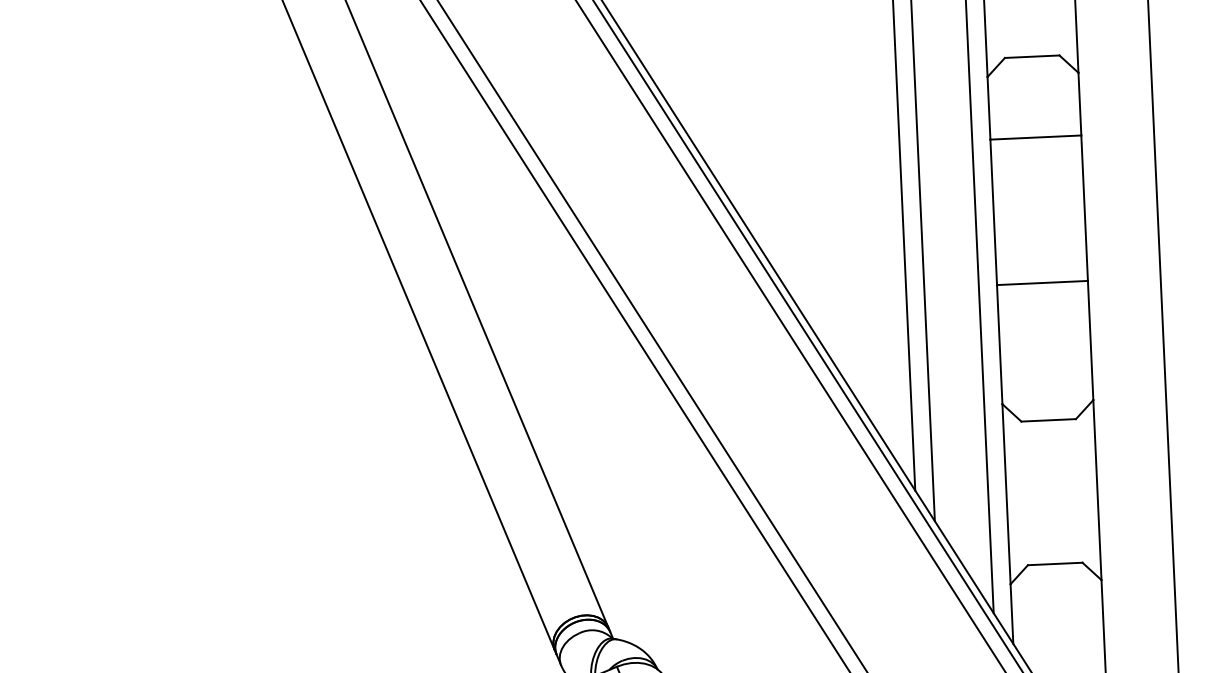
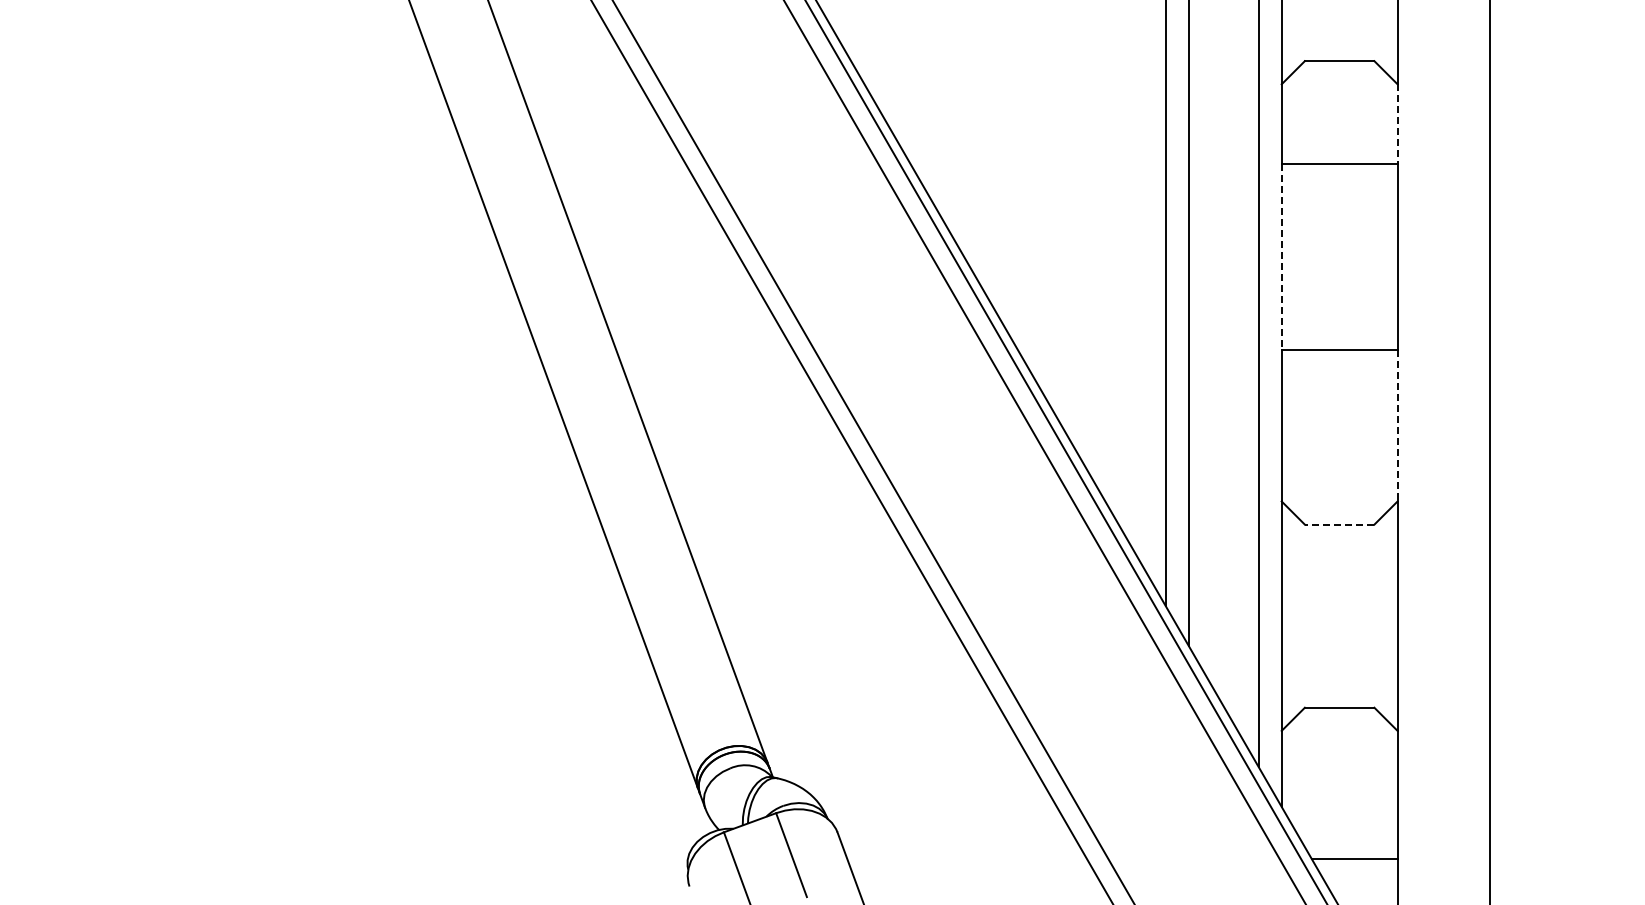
line: (1079, 104) -> (1397, 124), solid -> dashed
line: (993, 212) -> (1281, 256), solid -> dashed
line: (1090, 340) -> (1397, 425), solid -> dashed
line: (1048, 420) -> (1339, 524), solid -> dashed

